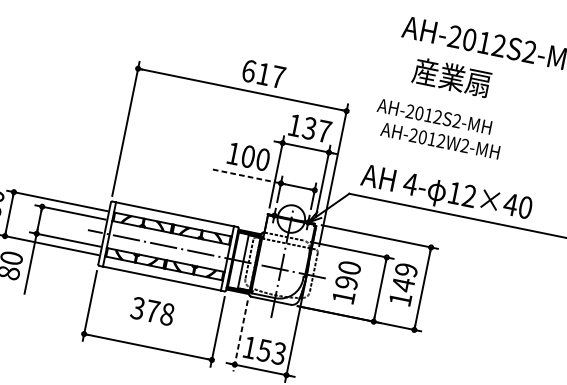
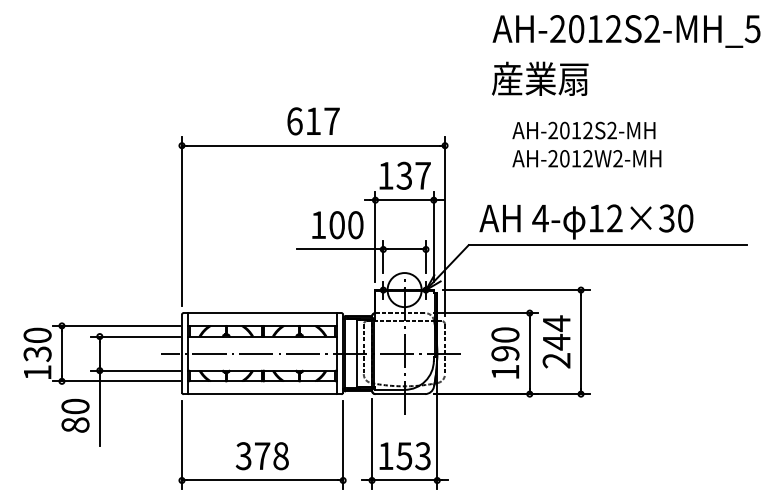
text: (263, 74) -> (313, 121), moved
text: (452, 77) -> (540, 78), moved
text: (434, 116) -> (583, 130), moved
text: (440, 140) -> (586, 158), moved
line: (247, 176) -> (340, 249), dashed -> solid
text: (510, 204) -> (666, 218), 12×40 -> 12×30
text: (346, 281) -> (505, 352), moved
text: (403, 284) -> (556, 341), 149 -> 244
text: (151, 311) -> (261, 456), moved
line: (240, 336) -> (372, 444), dashed -> solid

